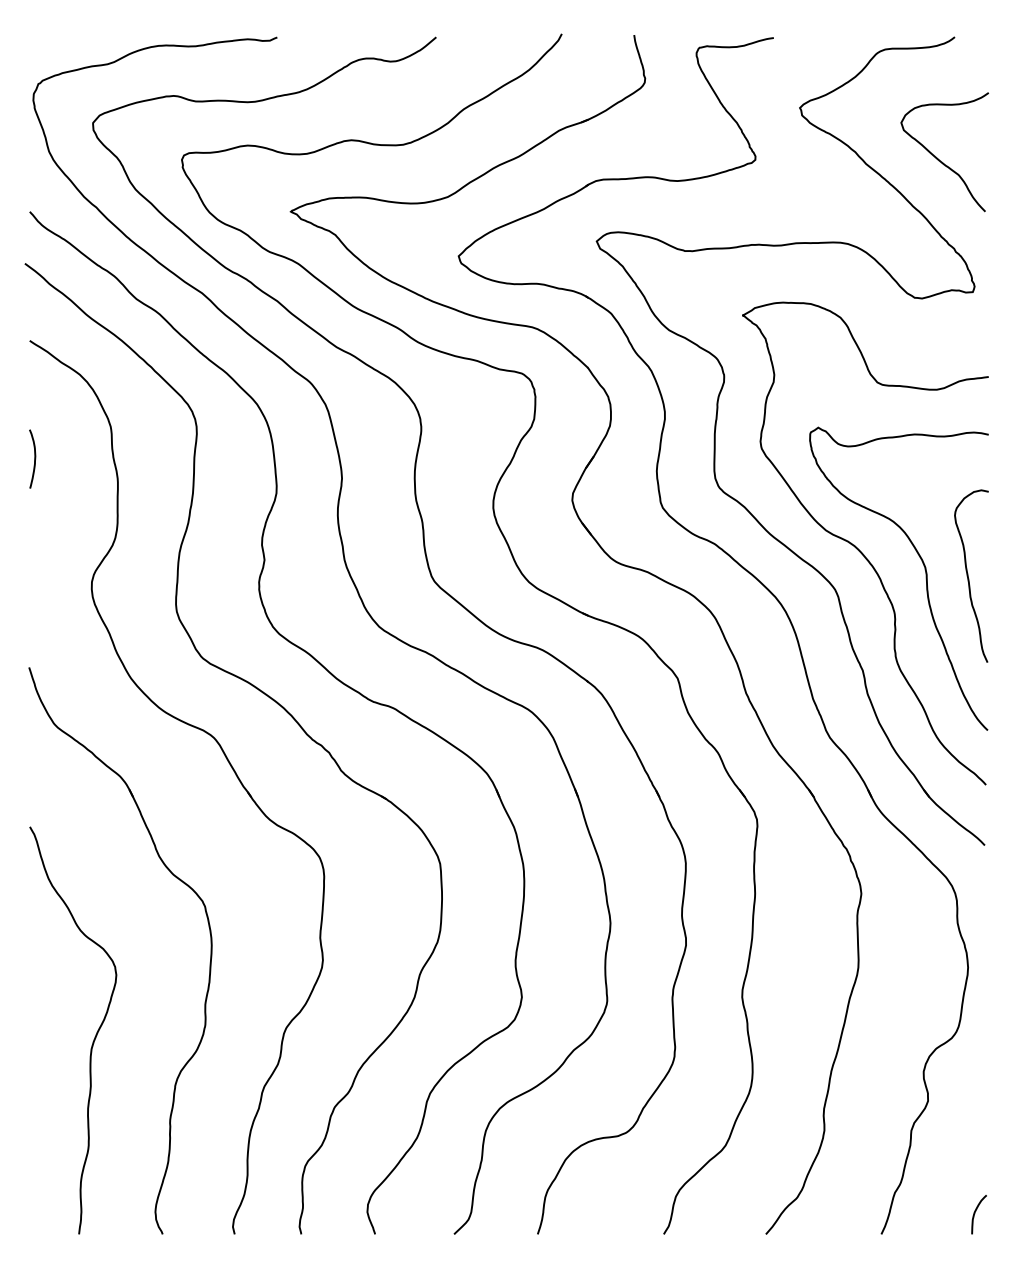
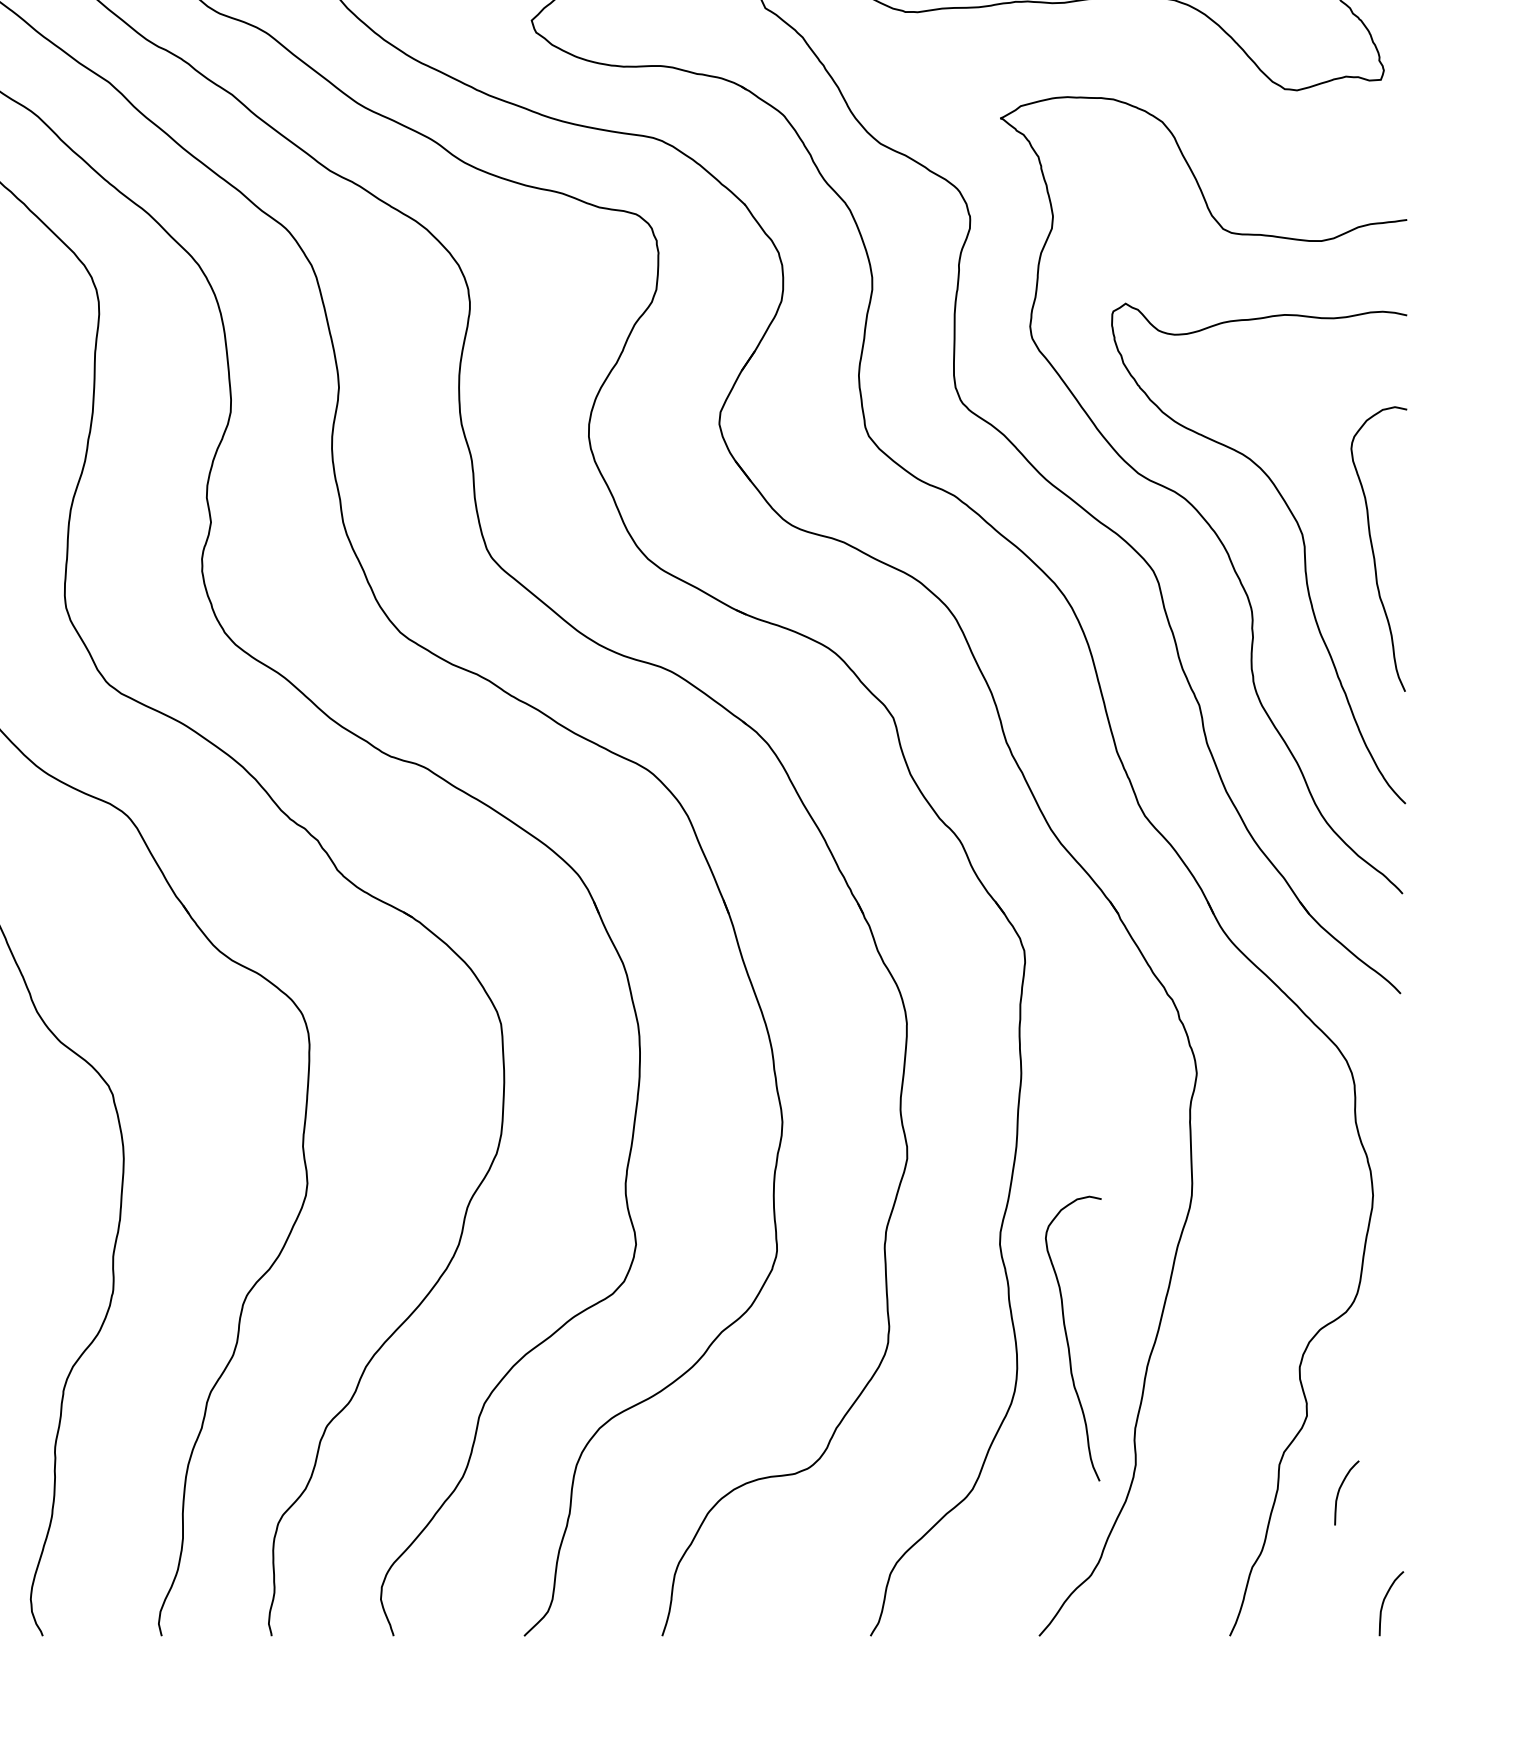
curve: (783, 1053) -> (1068, 1337), added
curve: (948, 1146) -> (1340, 1490), added

